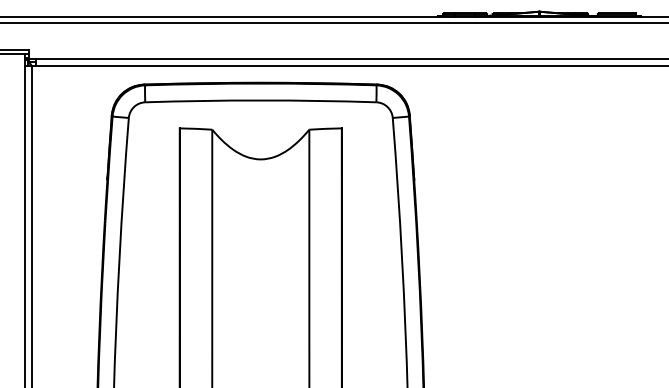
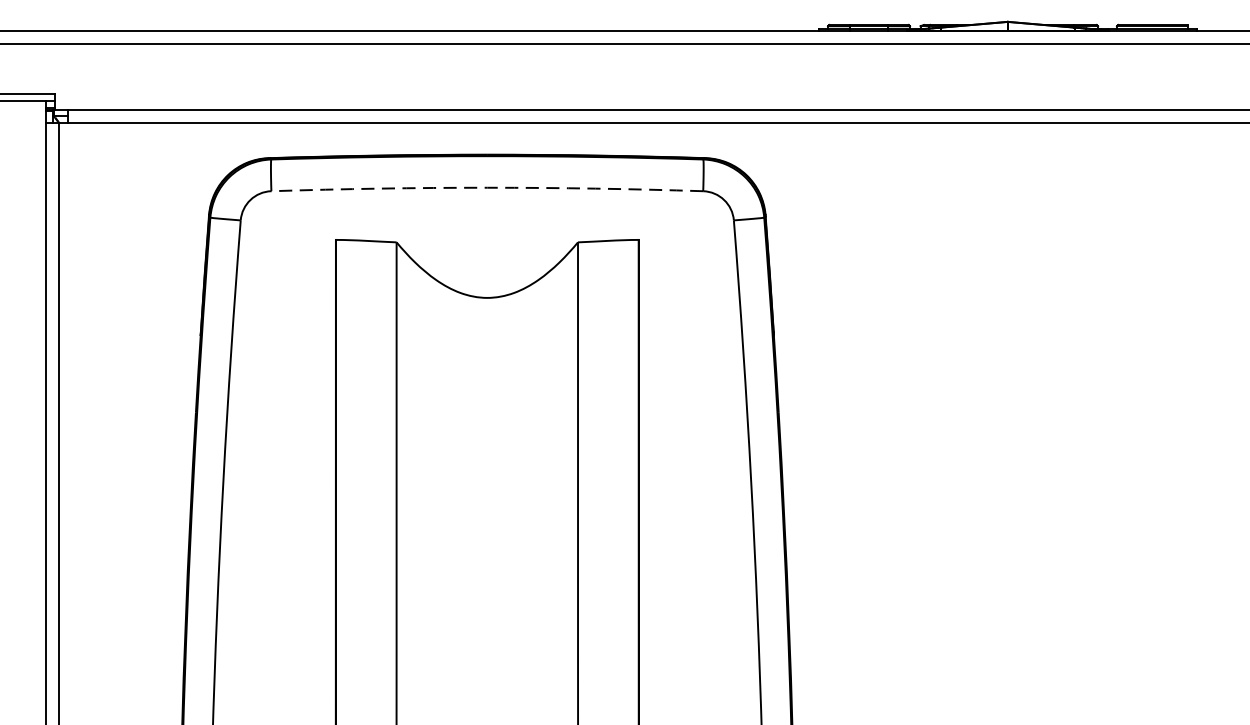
arc: (260, 100) -> (486, 187), solid -> dashed

